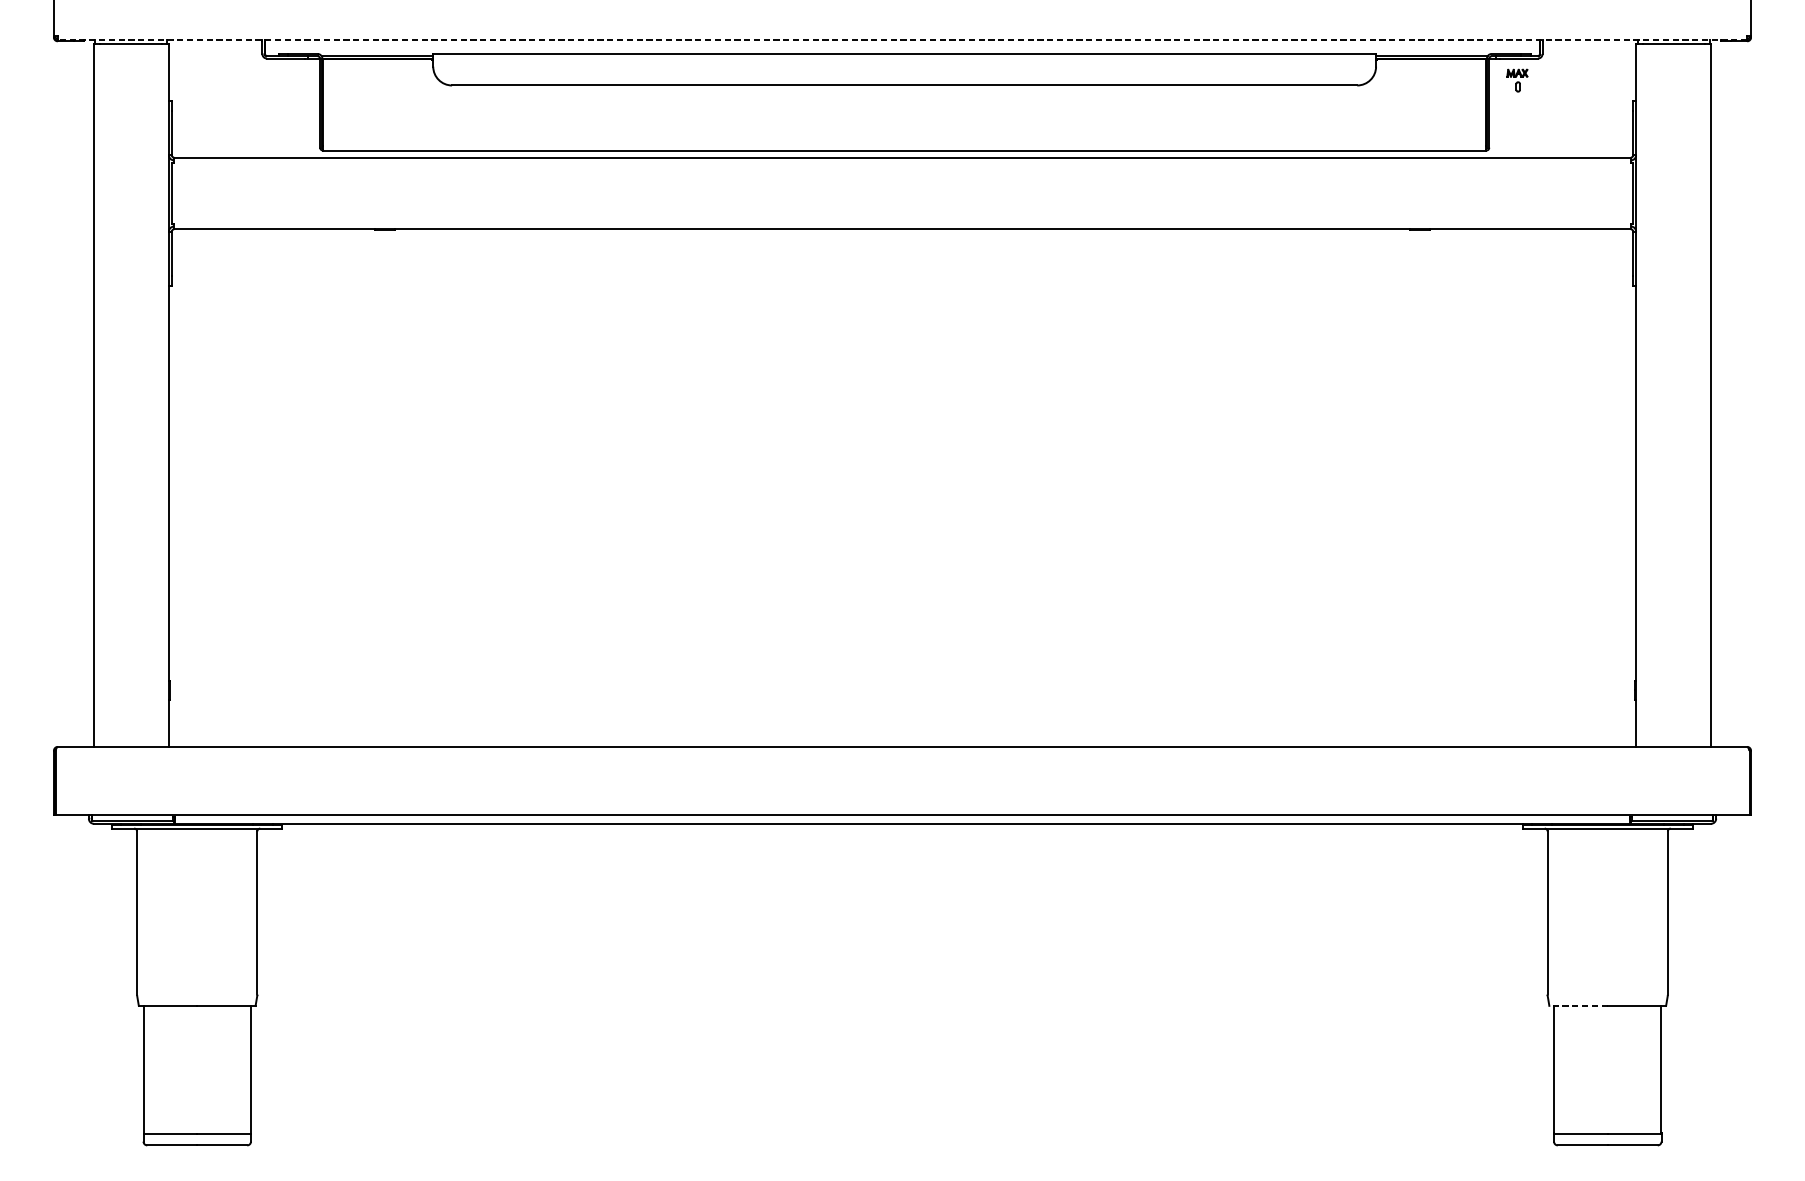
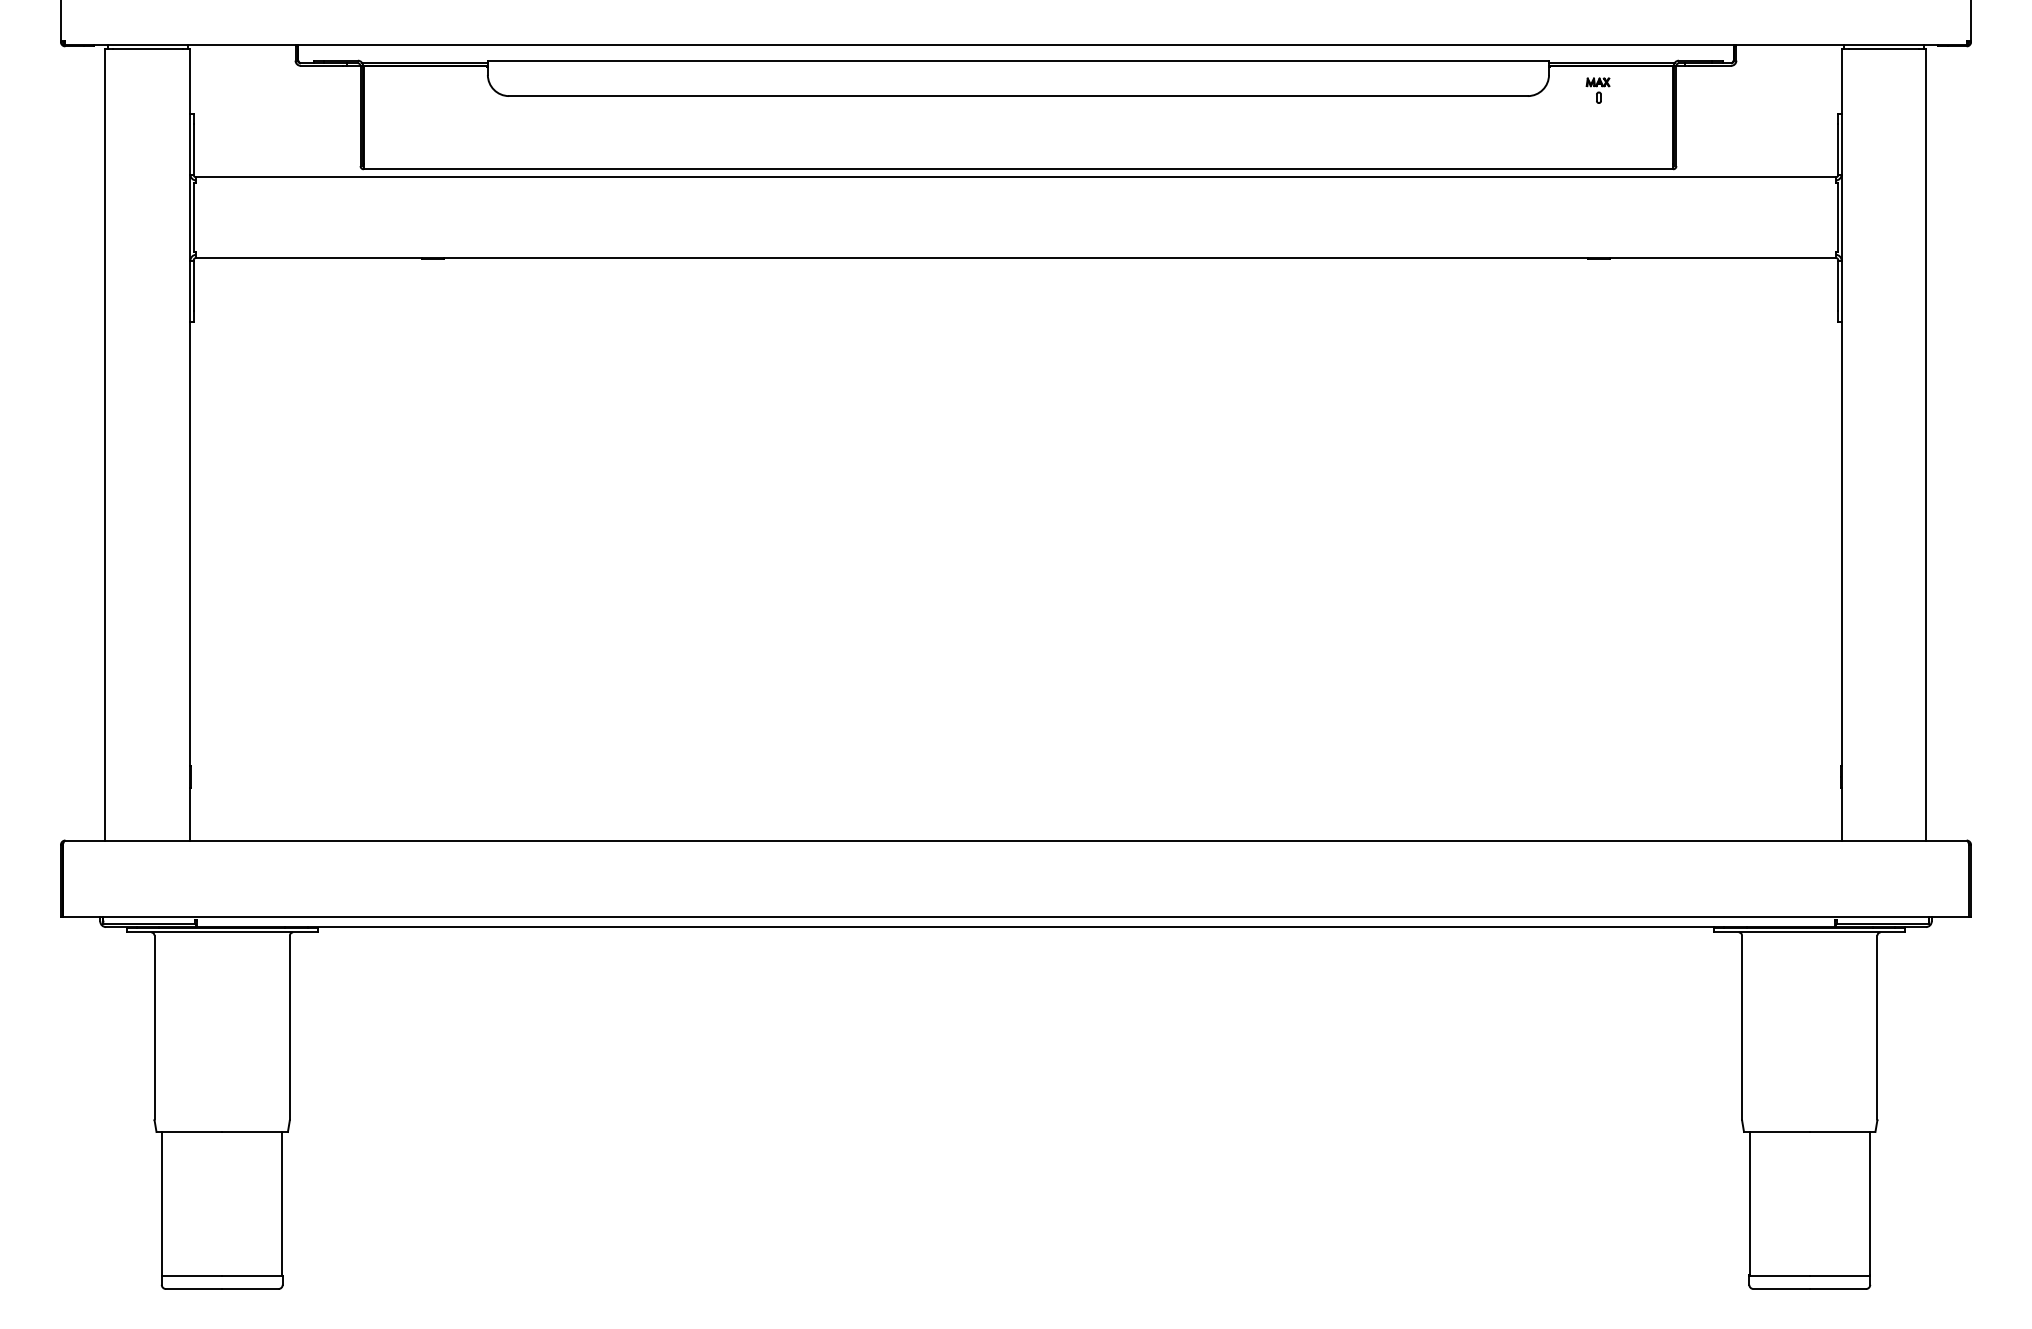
line: (902, 40) -> (1016, 45), dashed -> solid
part: (1516, 80) -> (1597, 90), moved
line: (1578, 1006) -> (1776, 1132), dashed -> solid

